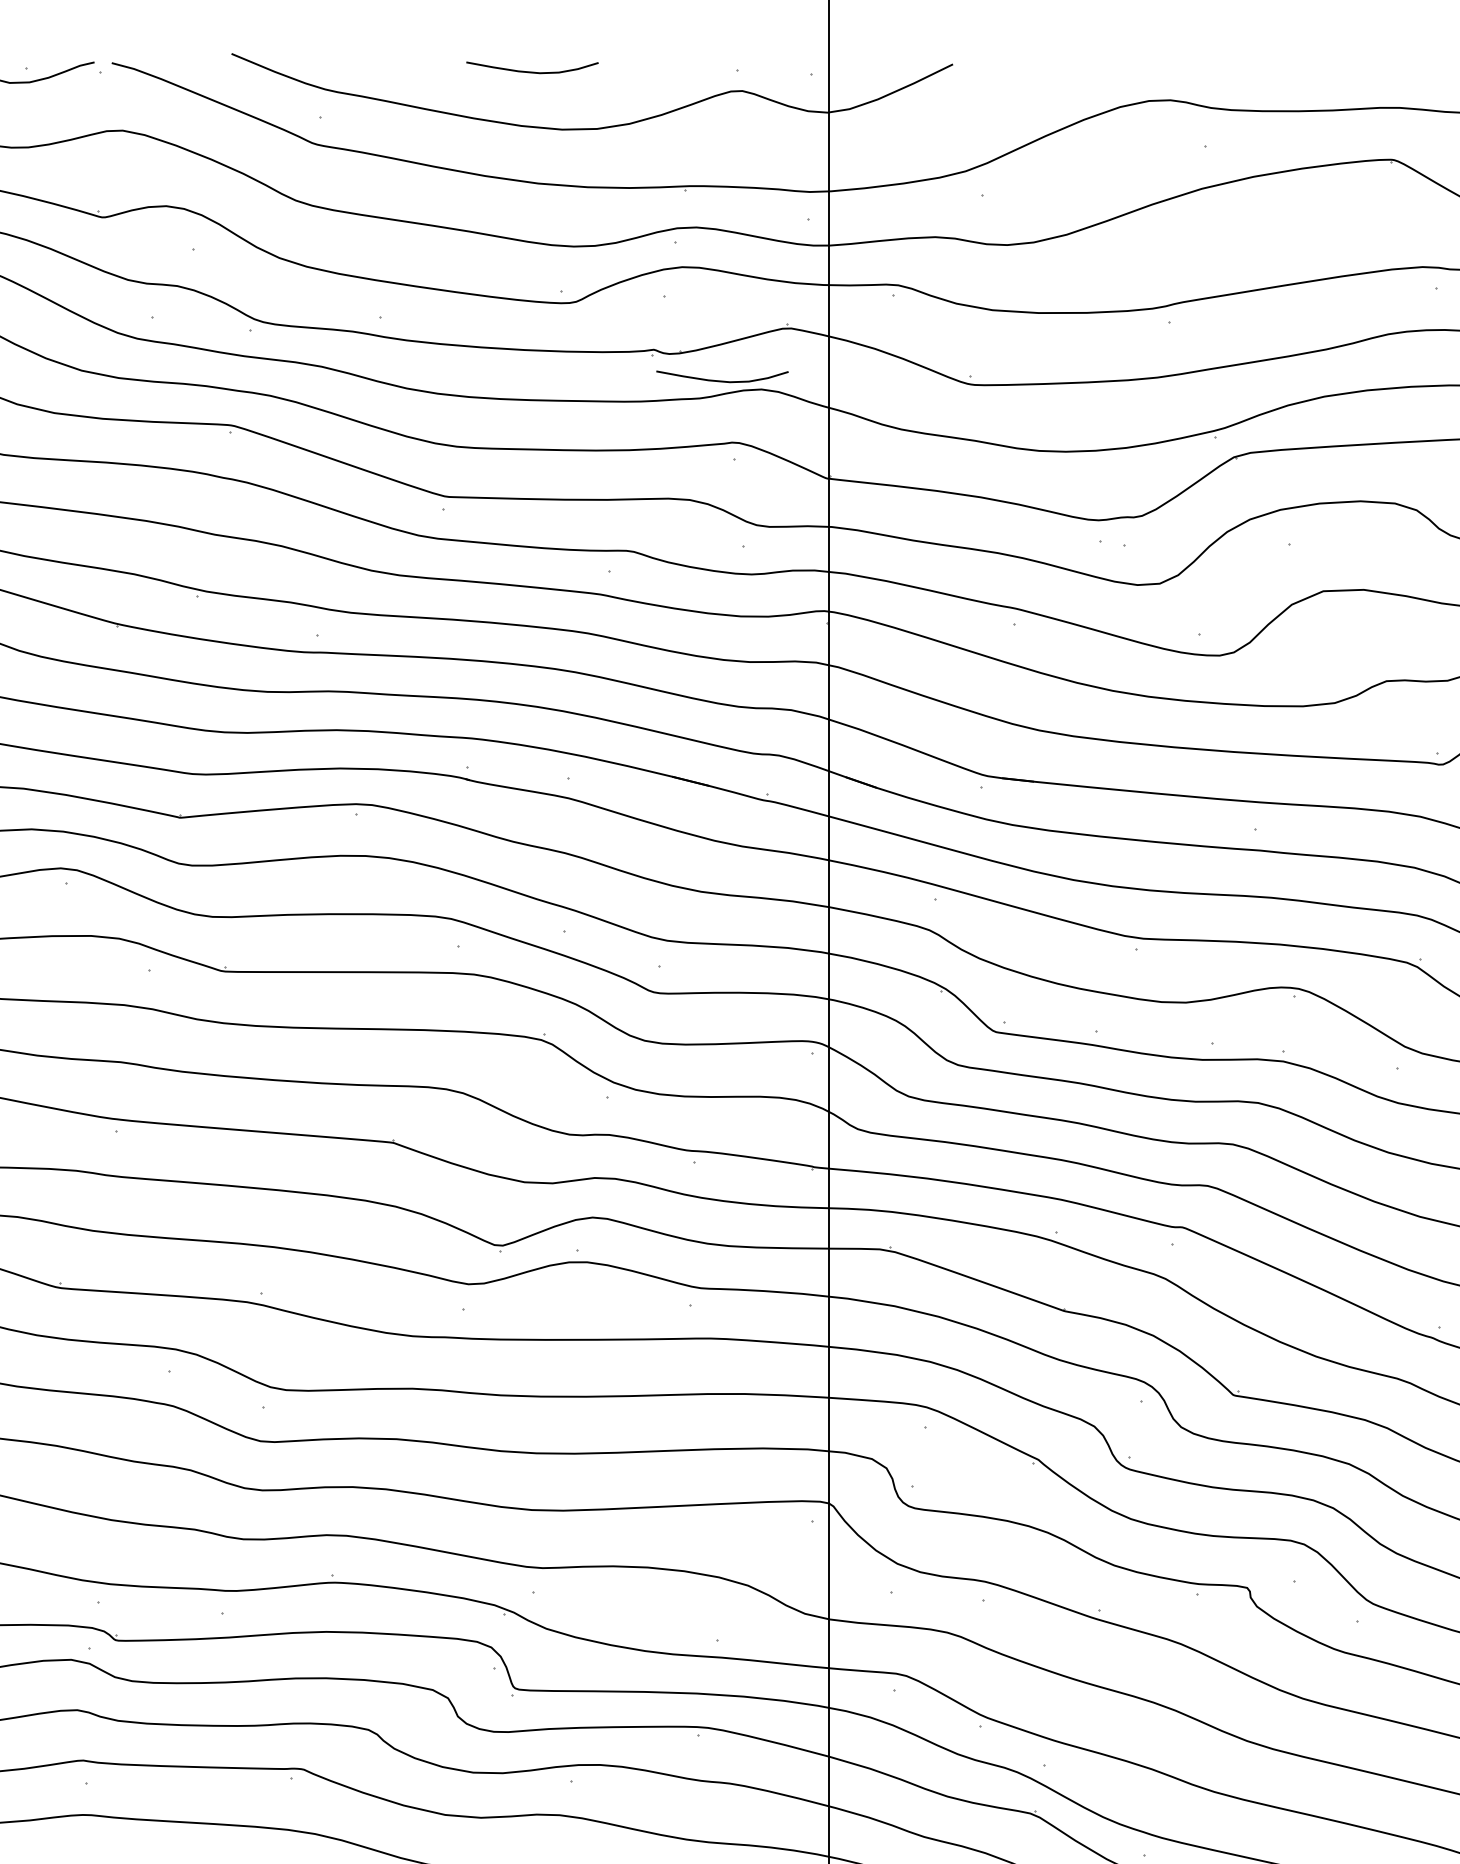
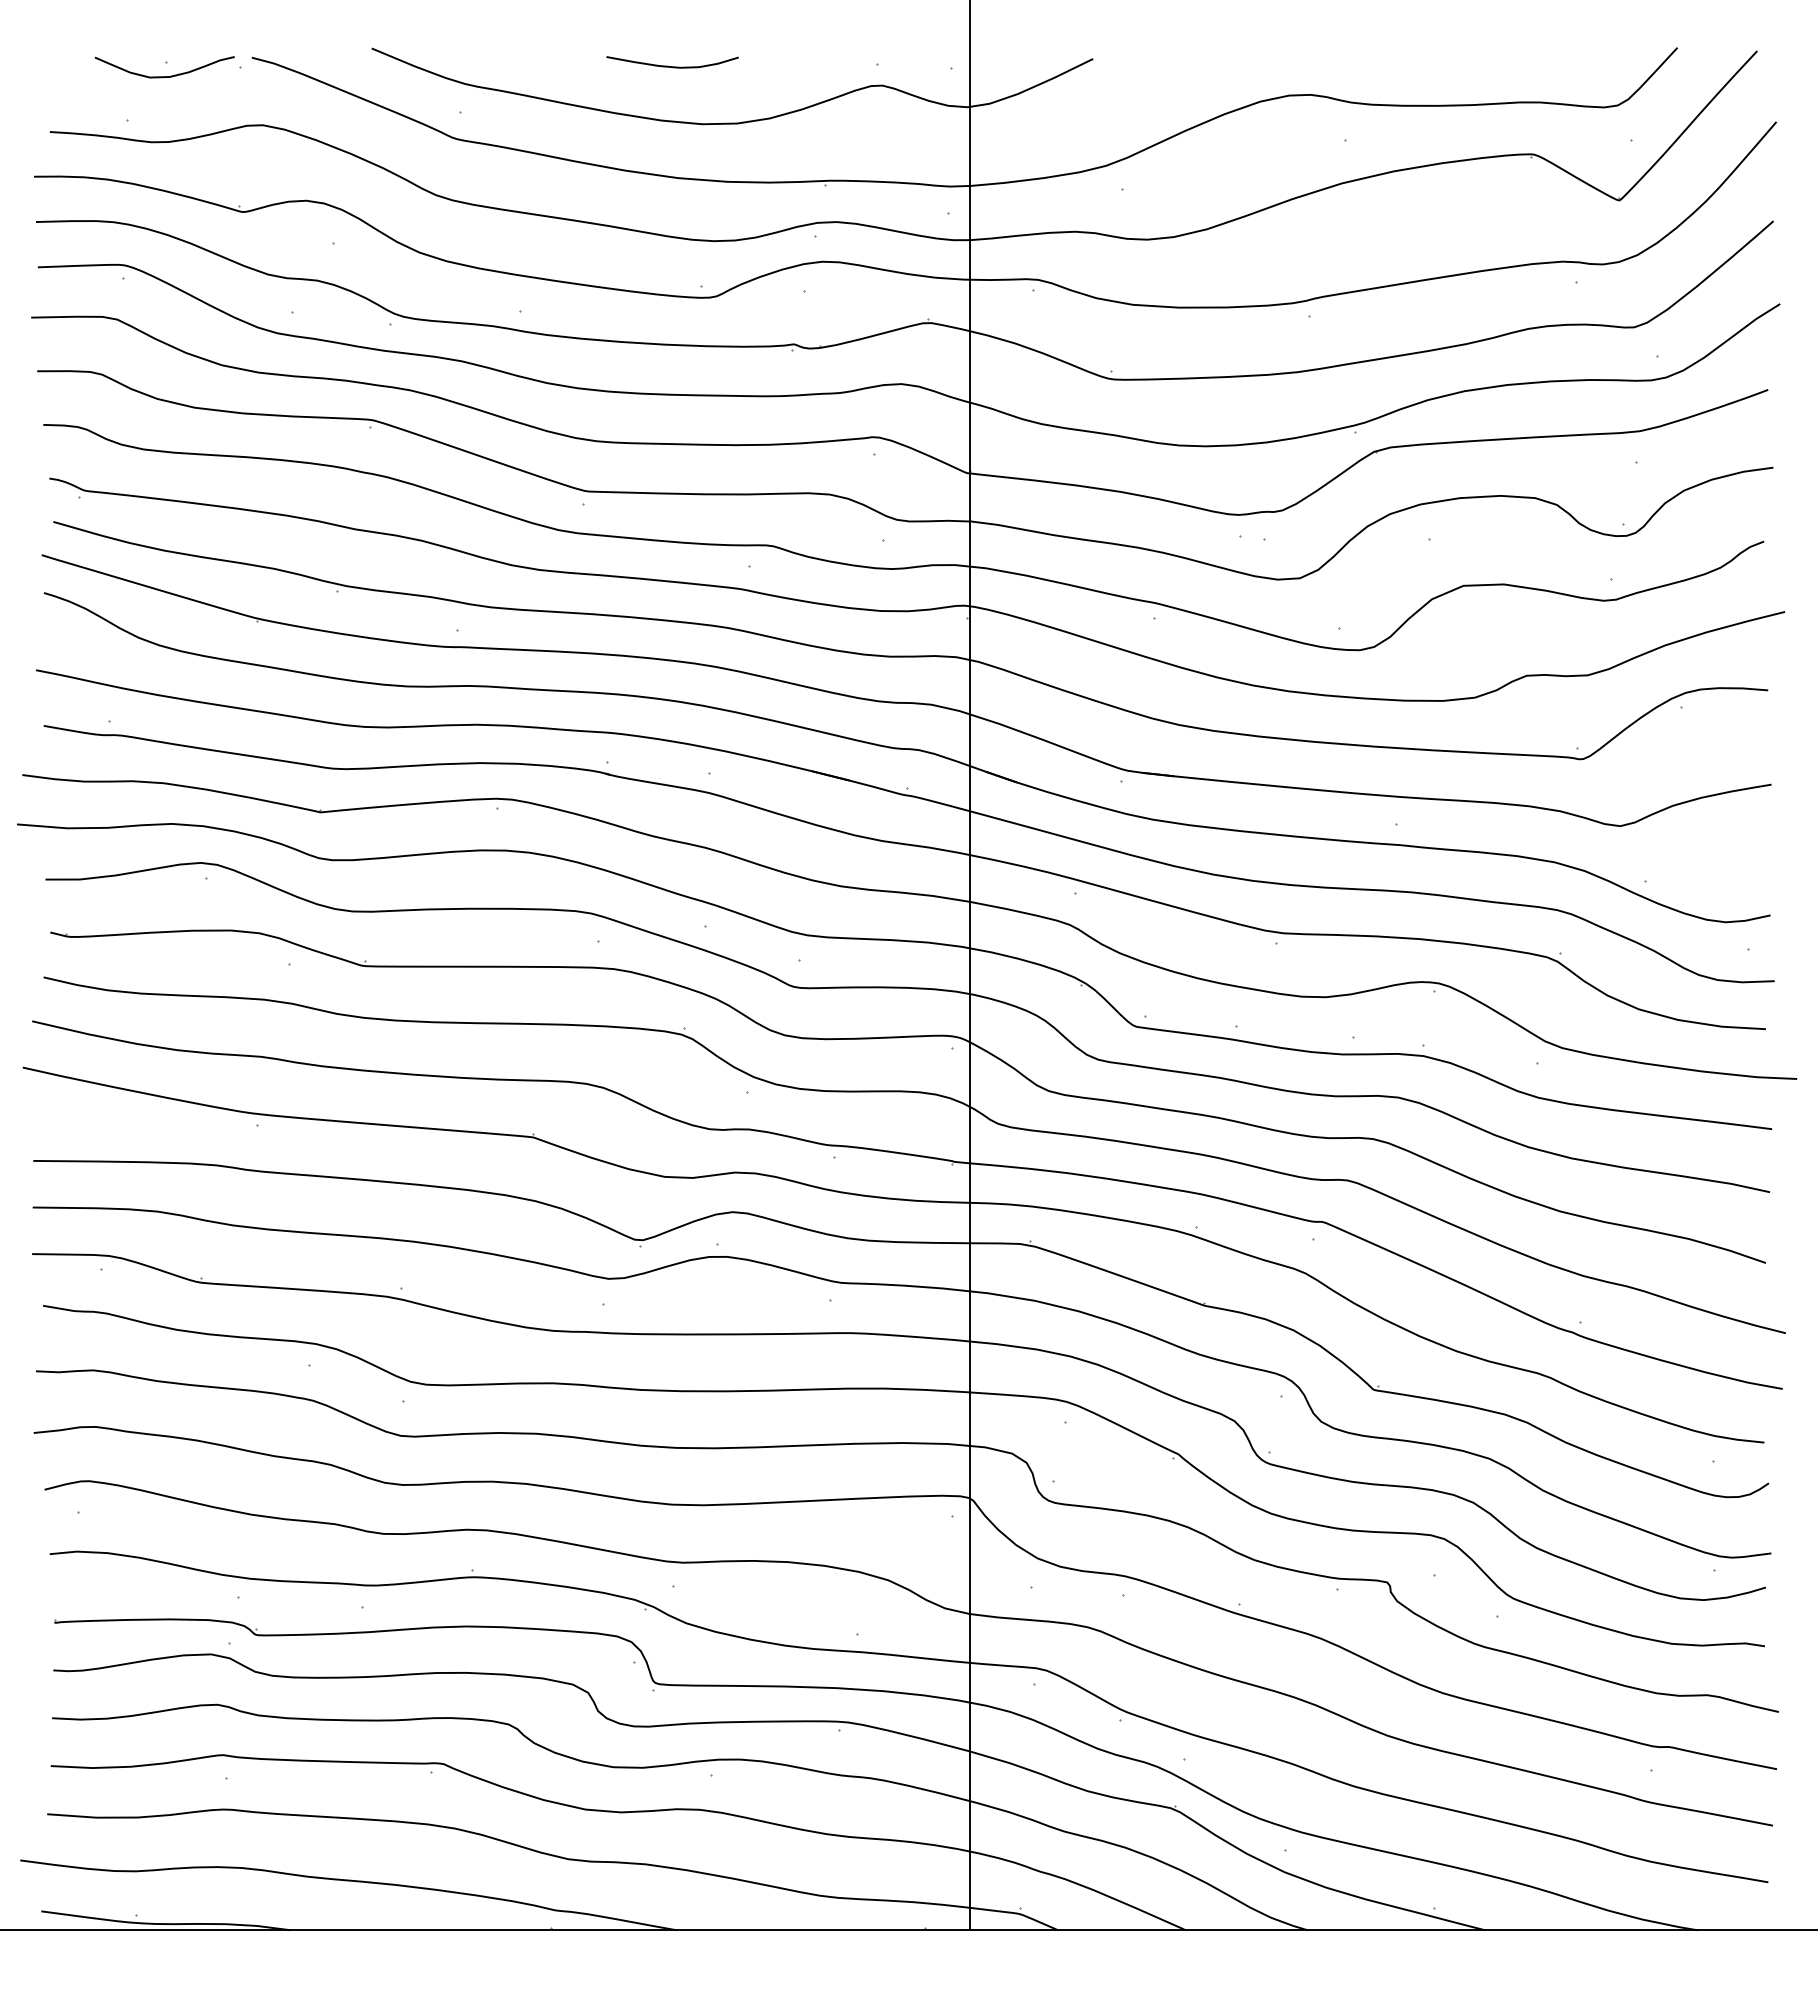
curve: (722, 380) -> (862, 375), removed

